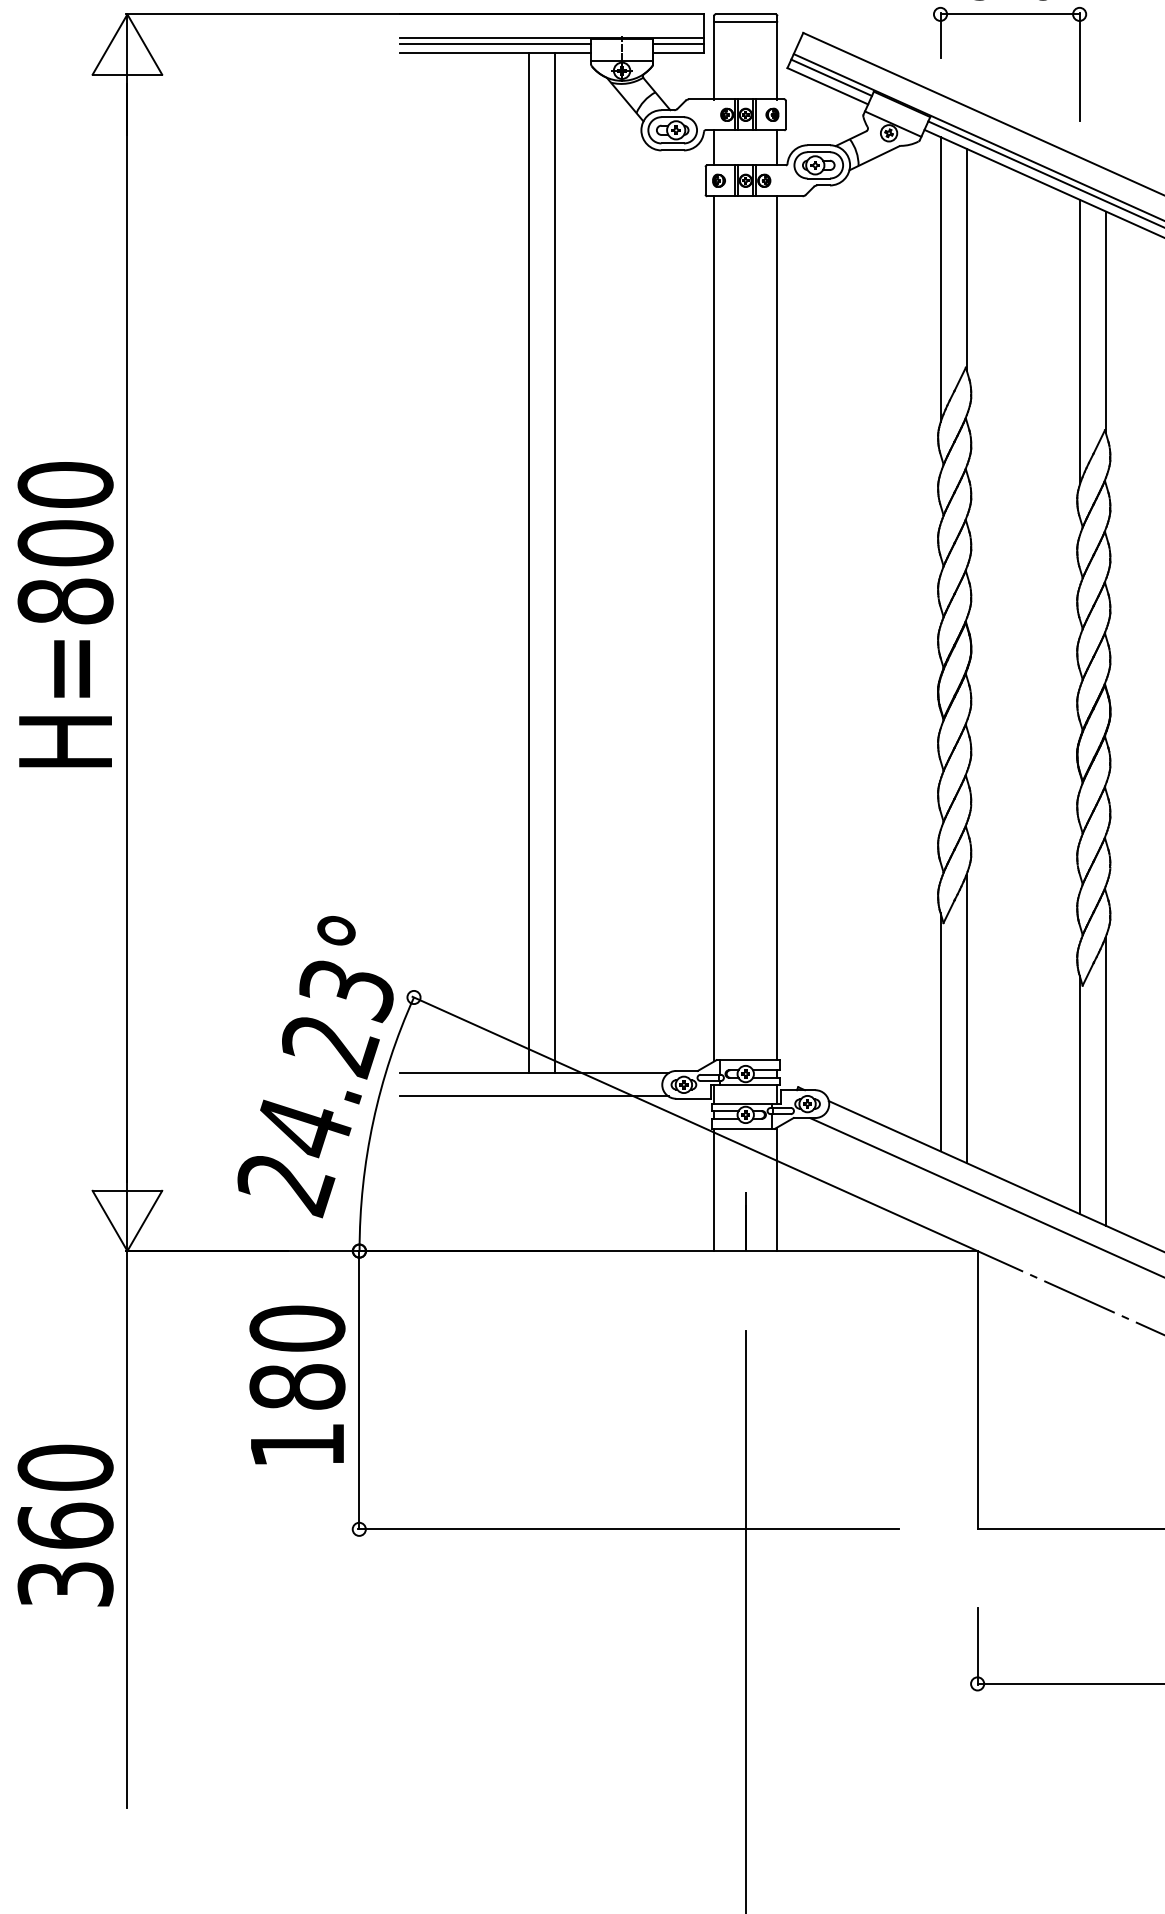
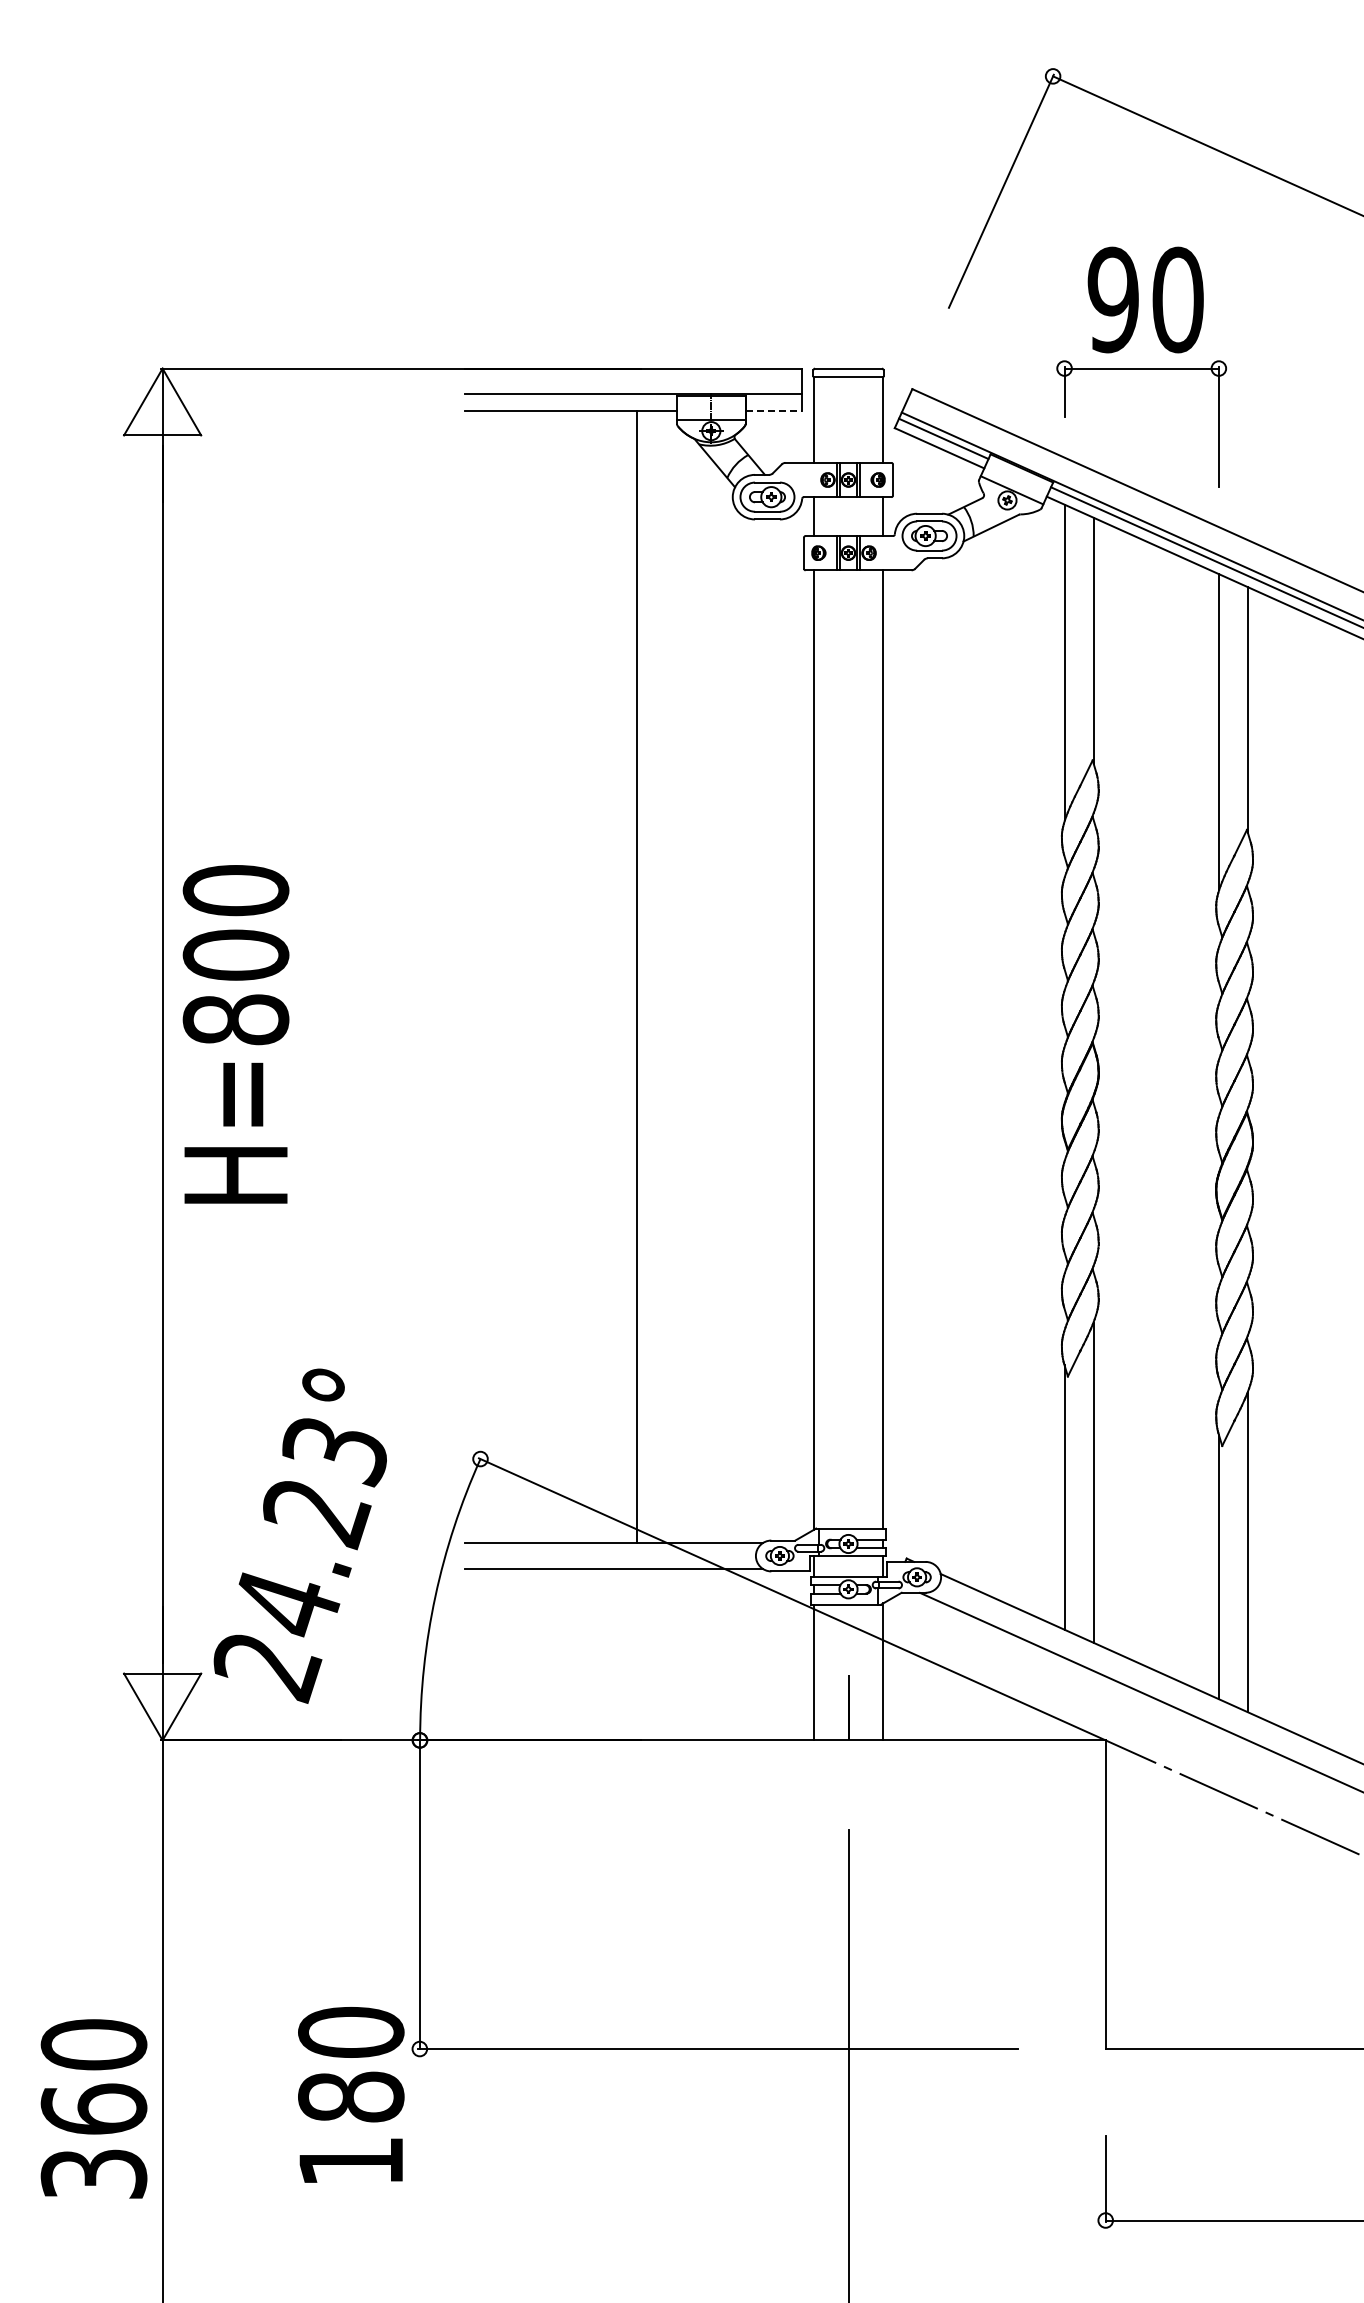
line: (495, 44) -> (570, 401), removed
line: (678, 44) -> (773, 401), removed
line: (679, 53) -> (774, 411), solid -> dashed
line: (528, 563) -> (607, 977), removed
text: (65, 614) -> (235, 1034), moved
text: (314, 1066) -> (299, 1535), moved
text: (297, 1384) -> (351, 2094), moved
text: (65, 1525) -> (93, 2108), moved

